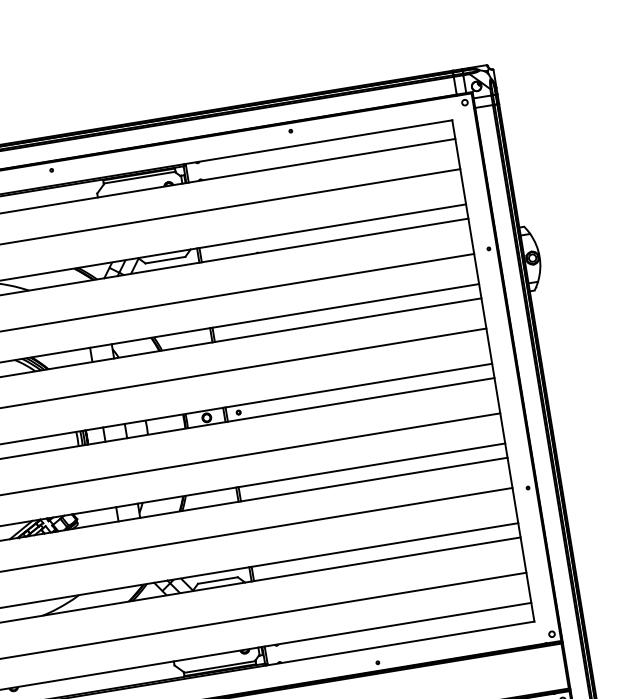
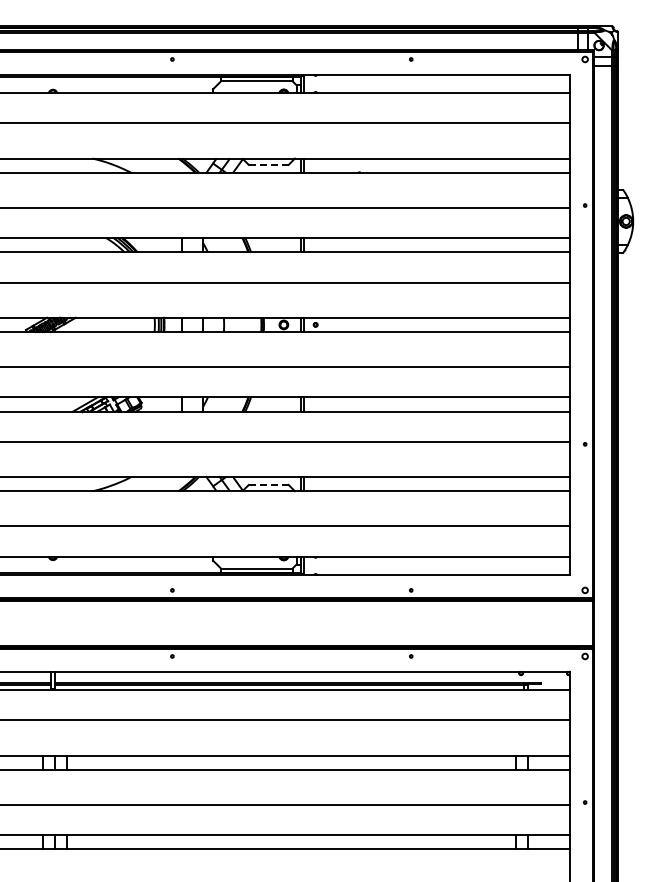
line: (165, 259) -> (268, 164), solid -> dashed
line: (217, 580) -> (268, 484), solid -> dashed

